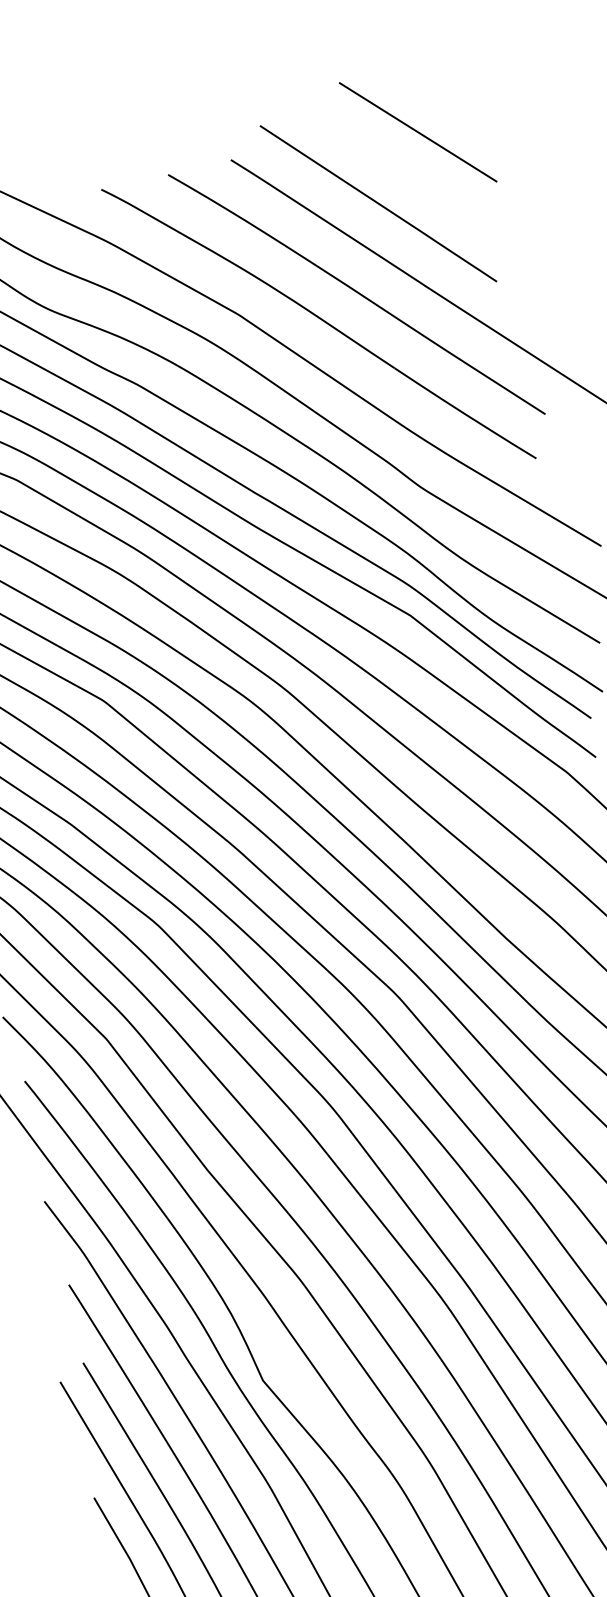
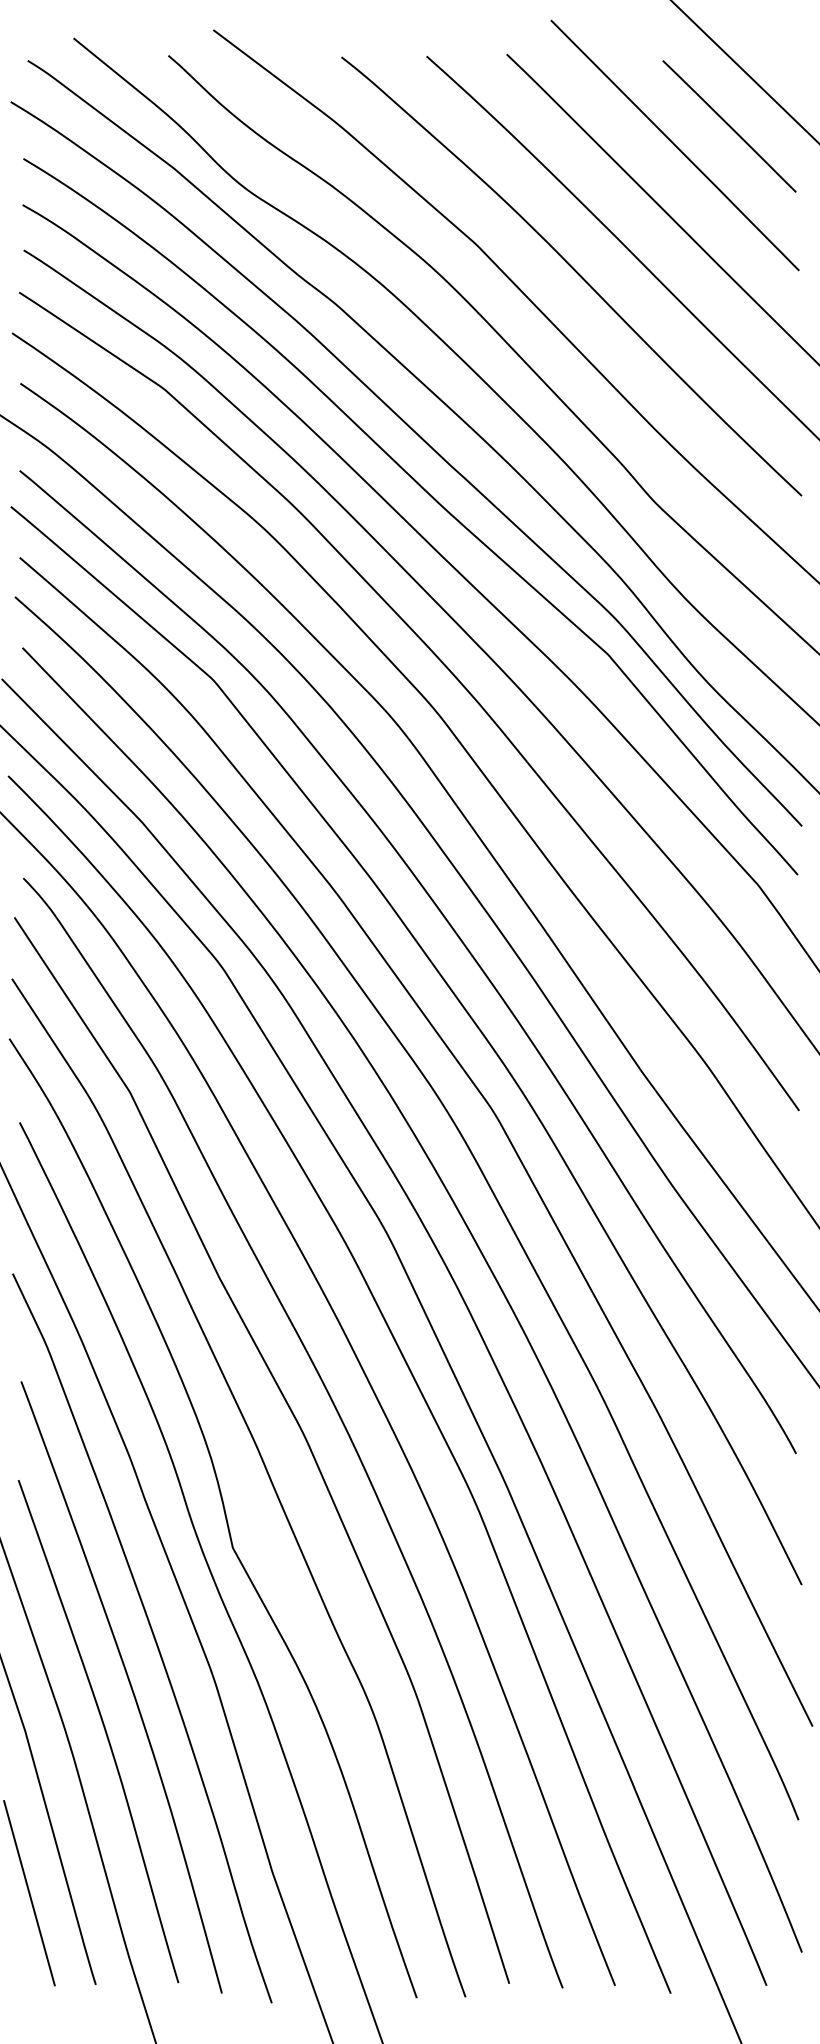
line: (418, 179) -> (729, 126), added

